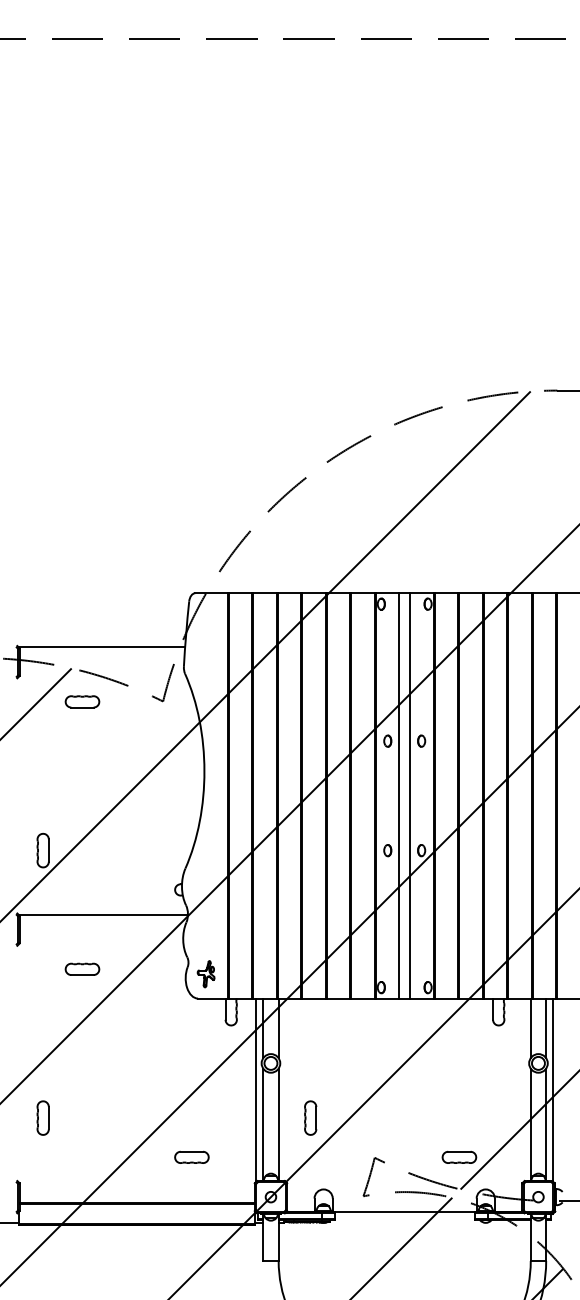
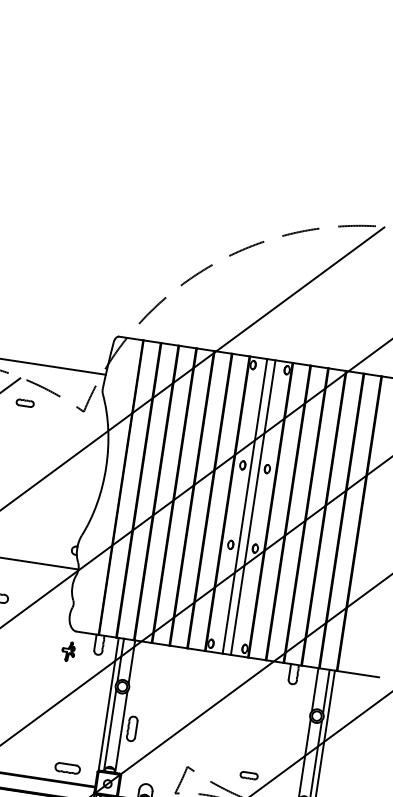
part: (82, 701) -> (25, 402), size x0.7
part: (205, 974) -> (67, 651), moved
part: (310, 1117) -> (132, 728), moved
part: (191, 1156) -> (67, 767), moved
part: (459, 1156) -> (249, 775), size x0.7

